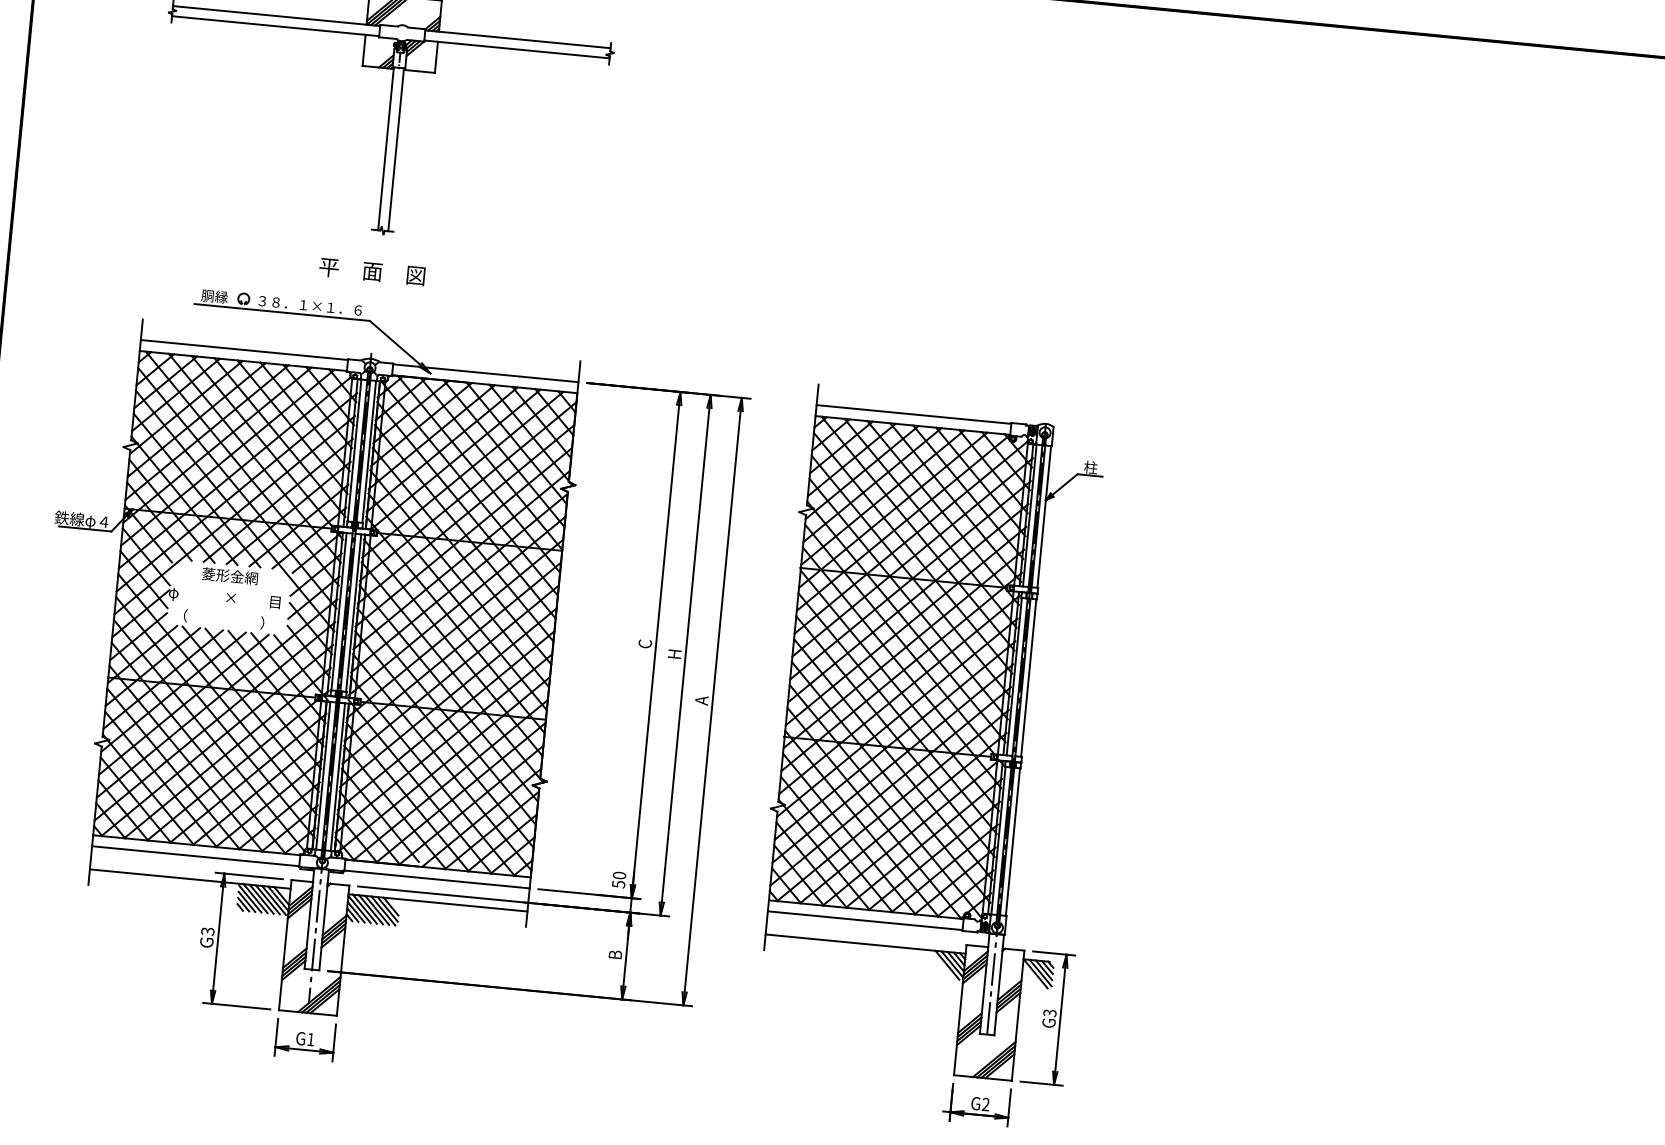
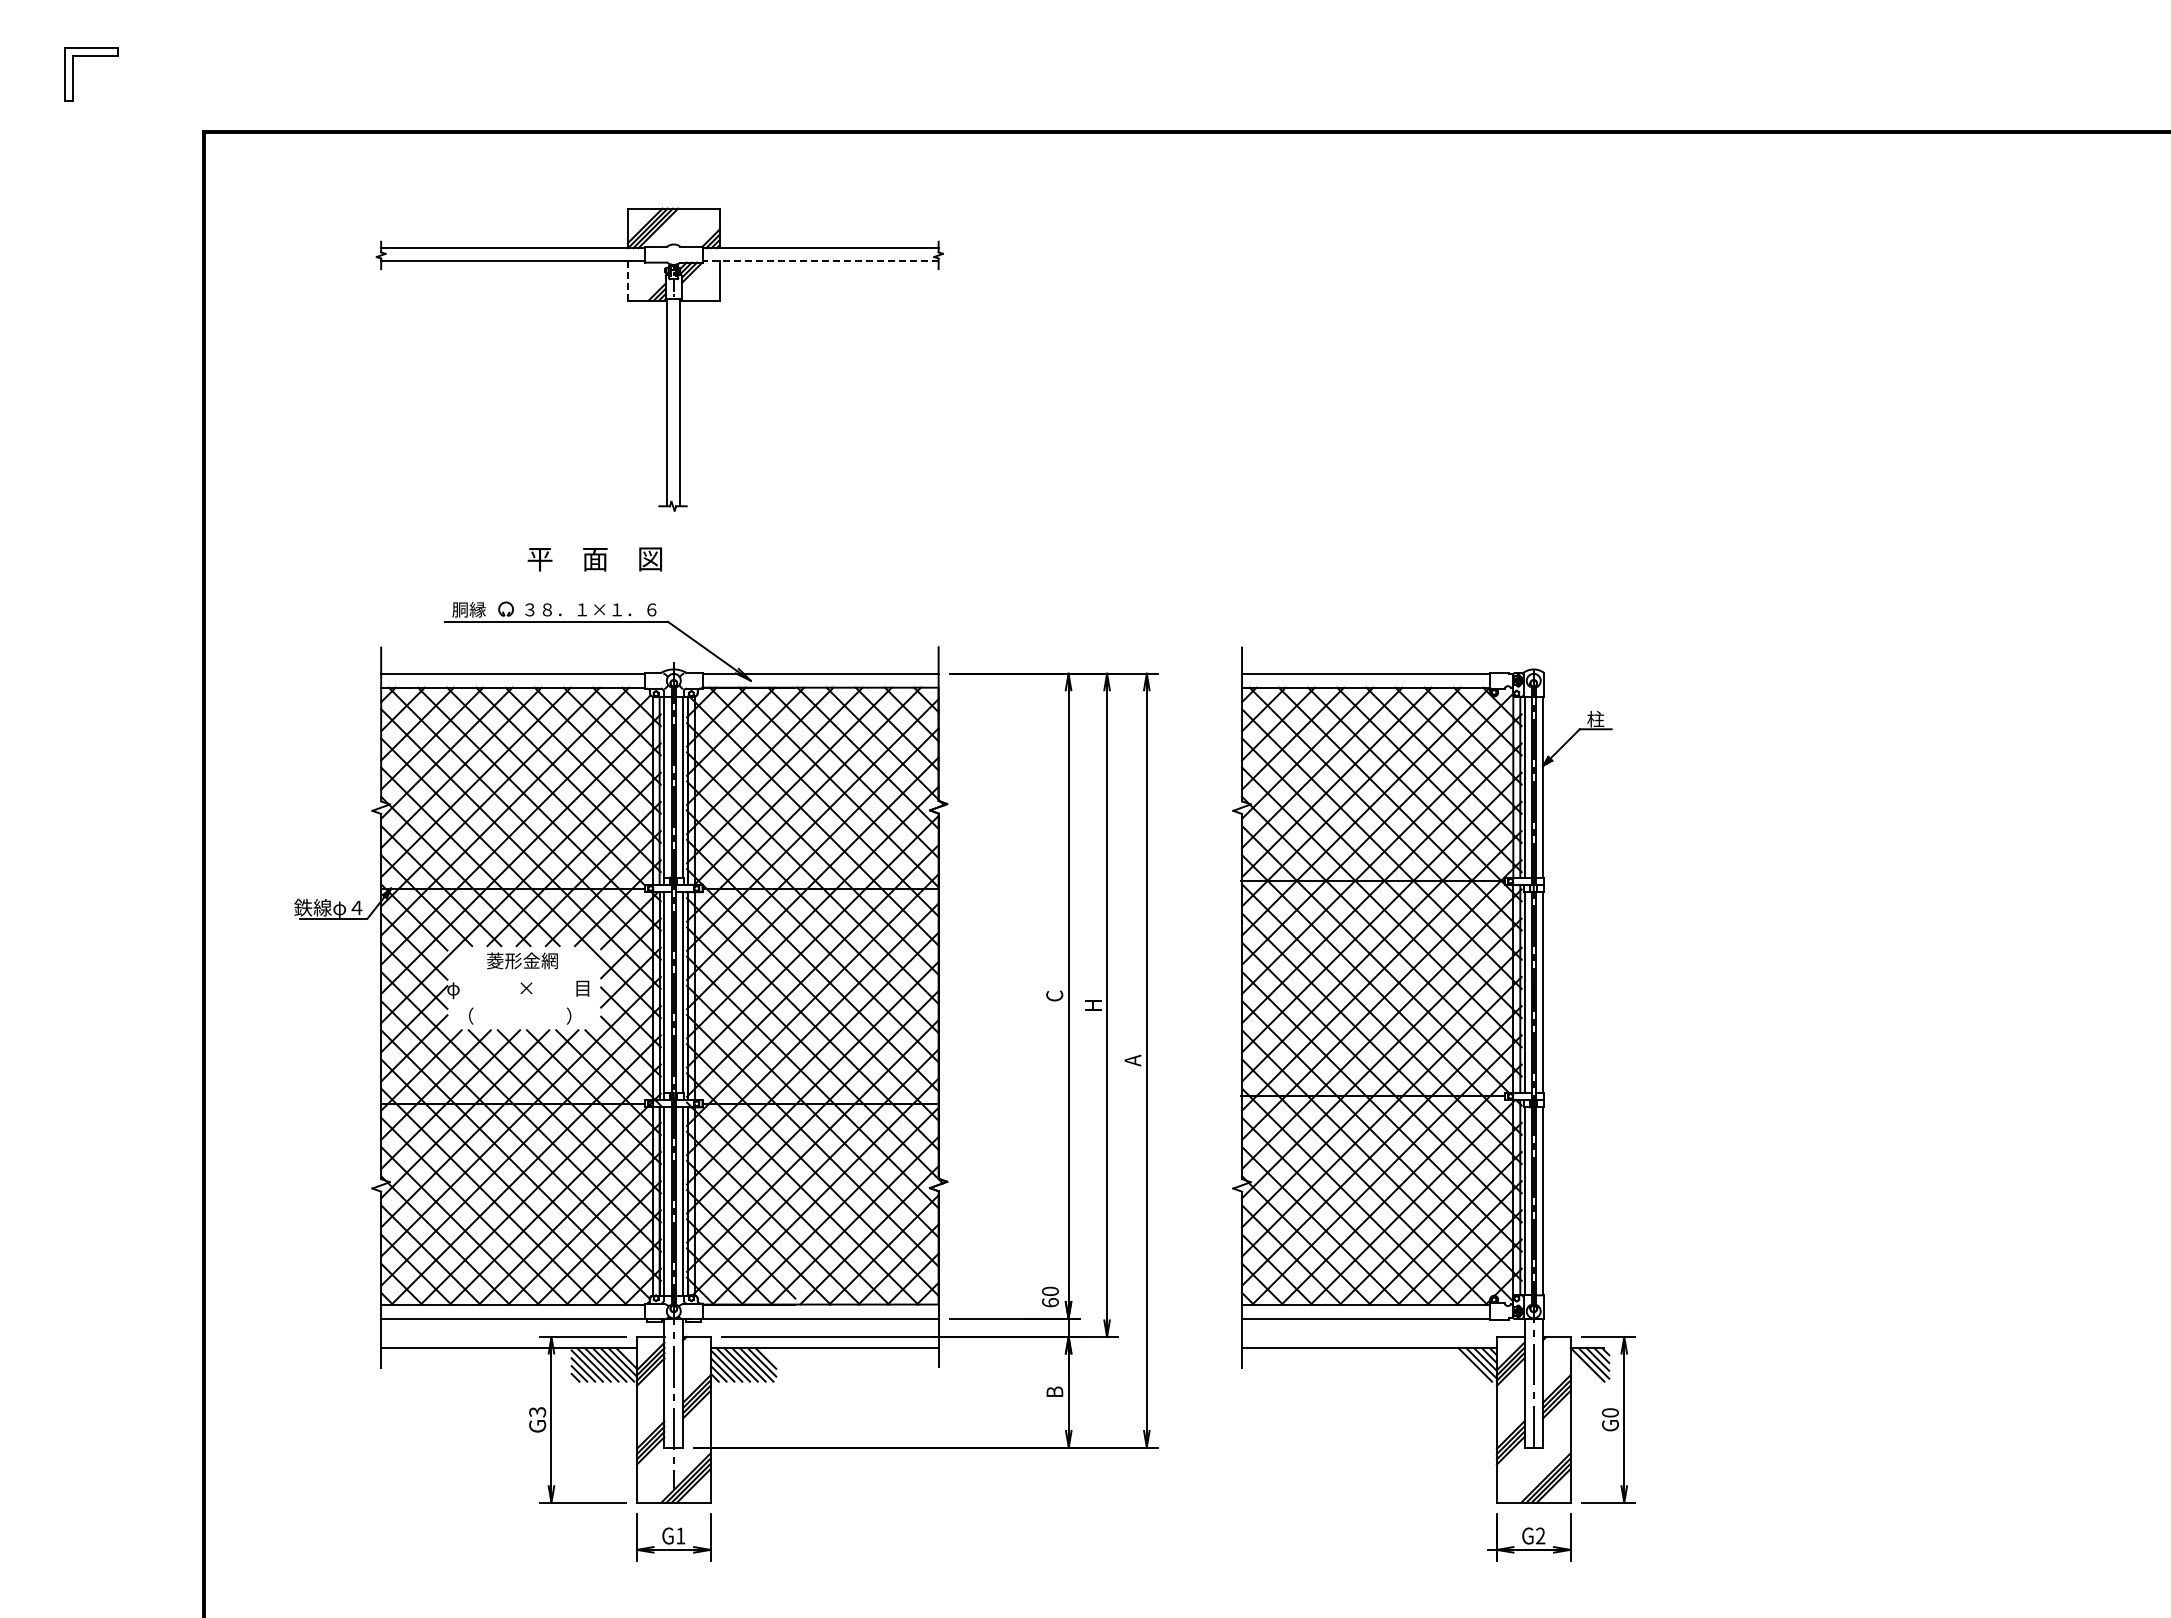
line: (516, 49) -> (820, 261), solid -> dashed
line: (363, 50) -> (627, 280), solid -> dashed
text: (371, 271) -> (594, 559), moved
text: (617, 884) -> (1049, 1302), 50 -> 60
text: (1050, 1012) -> (1610, 1412), G3 -> G0

